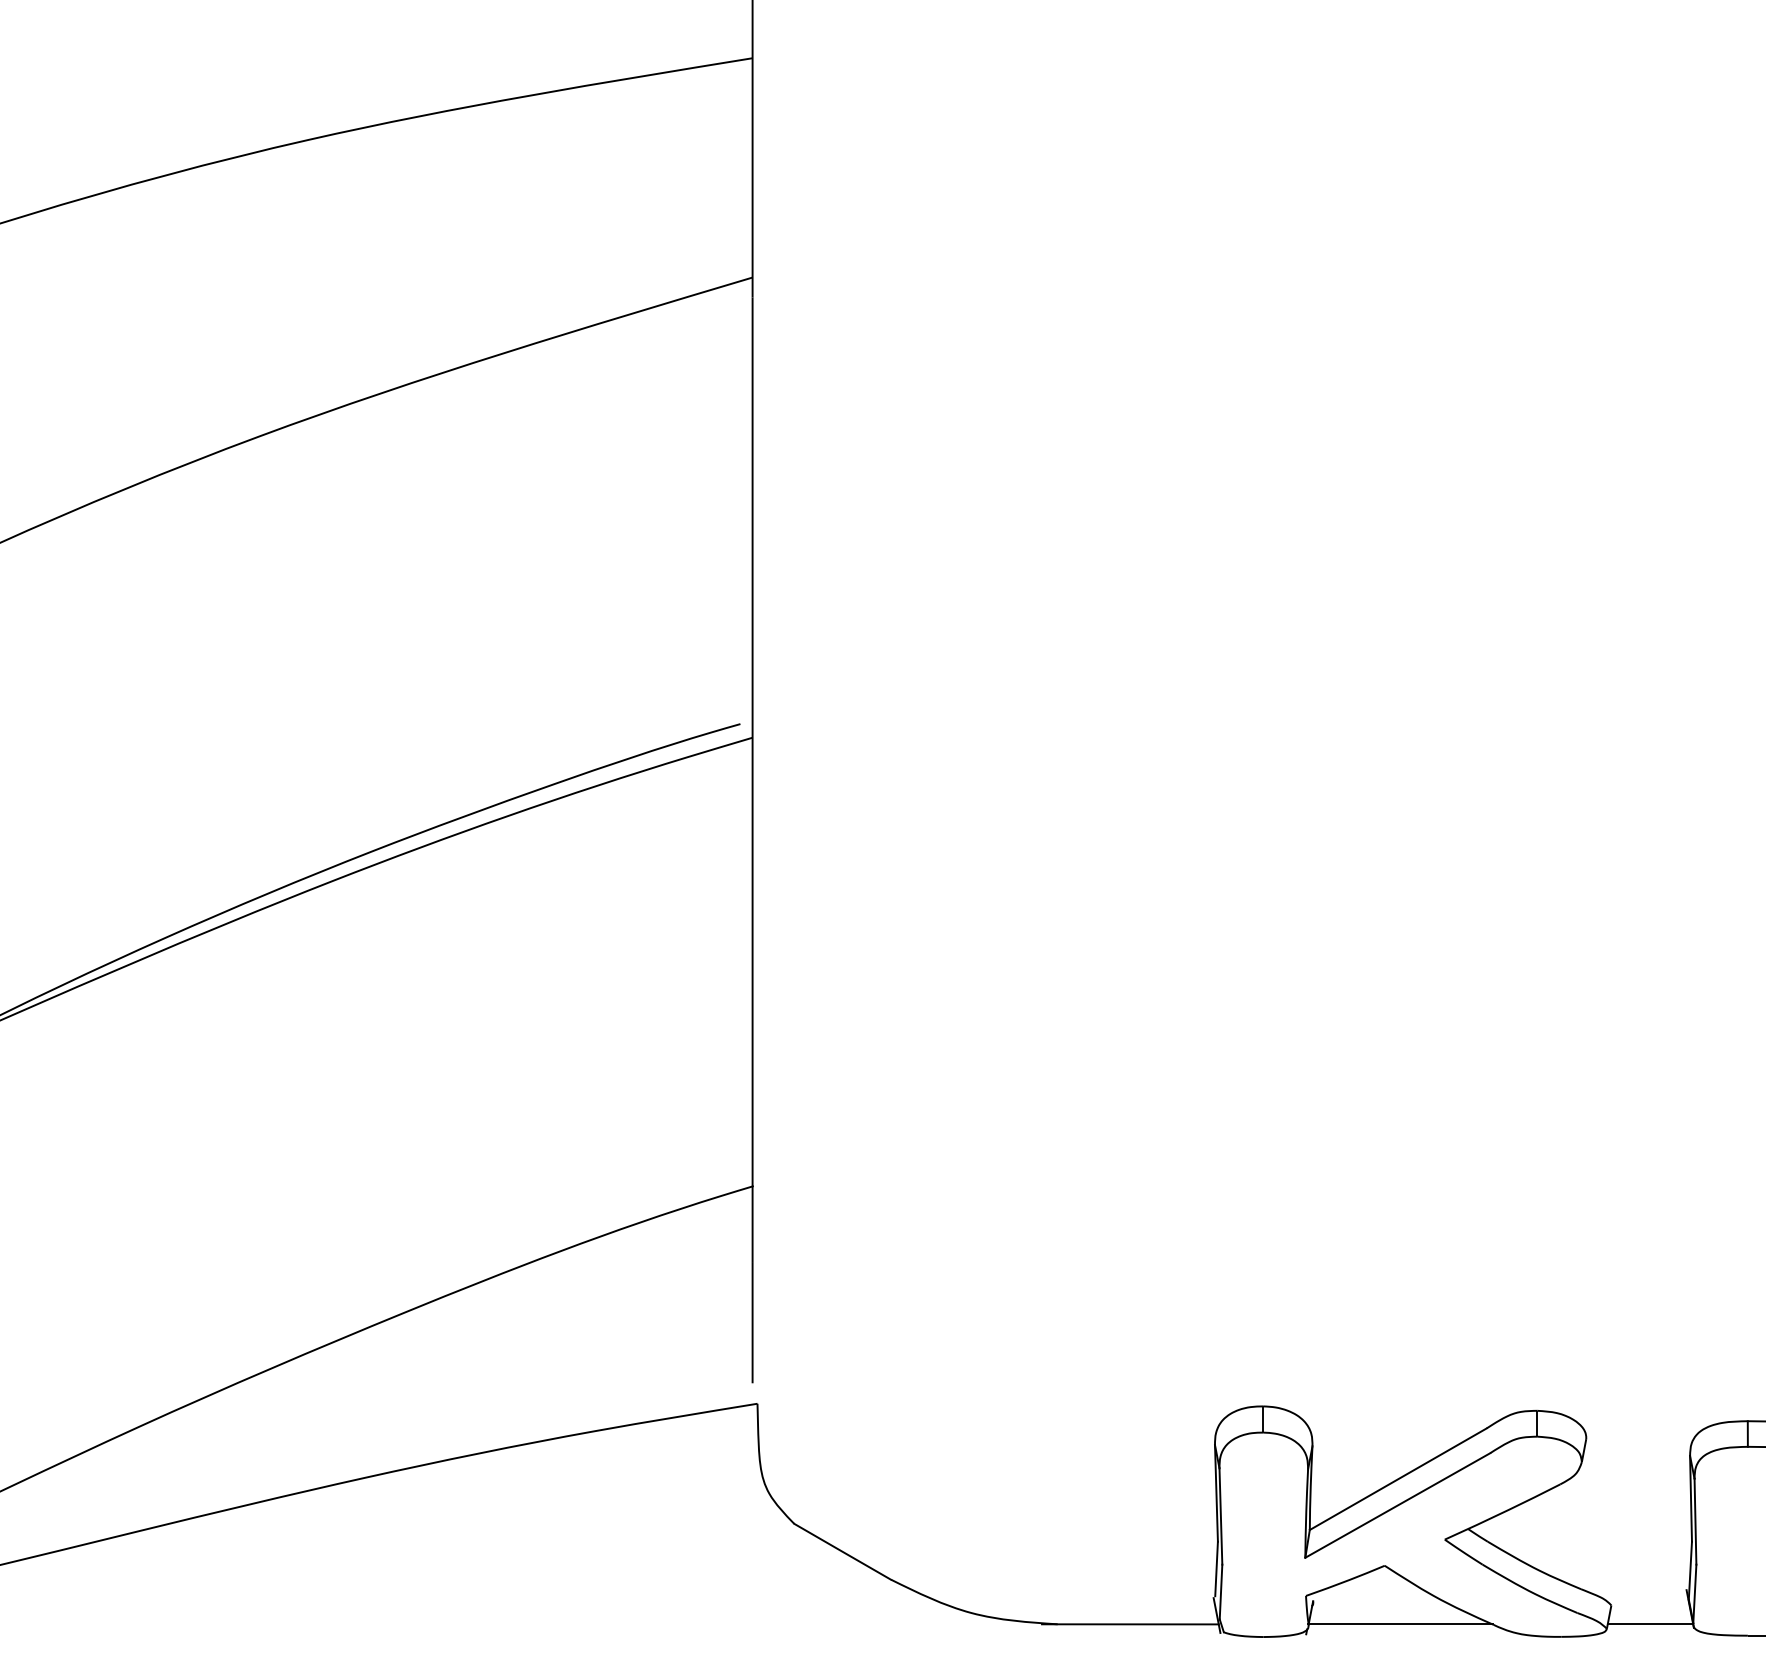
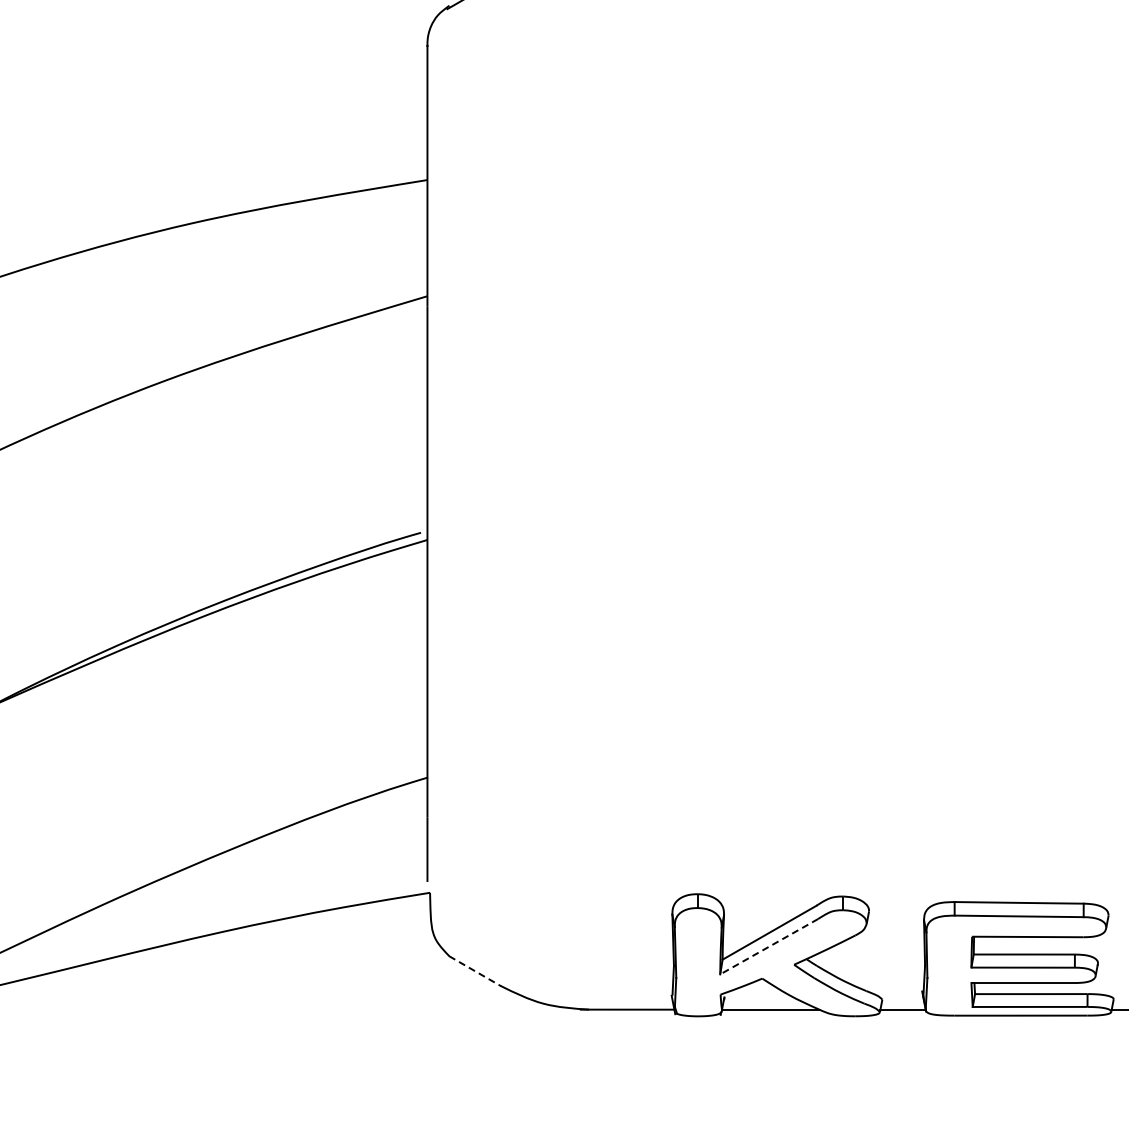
line: (1396, 1505) -> (768, 946), solid -> dashed
line: (843, 1552) -> (475, 971), solid -> dashed

